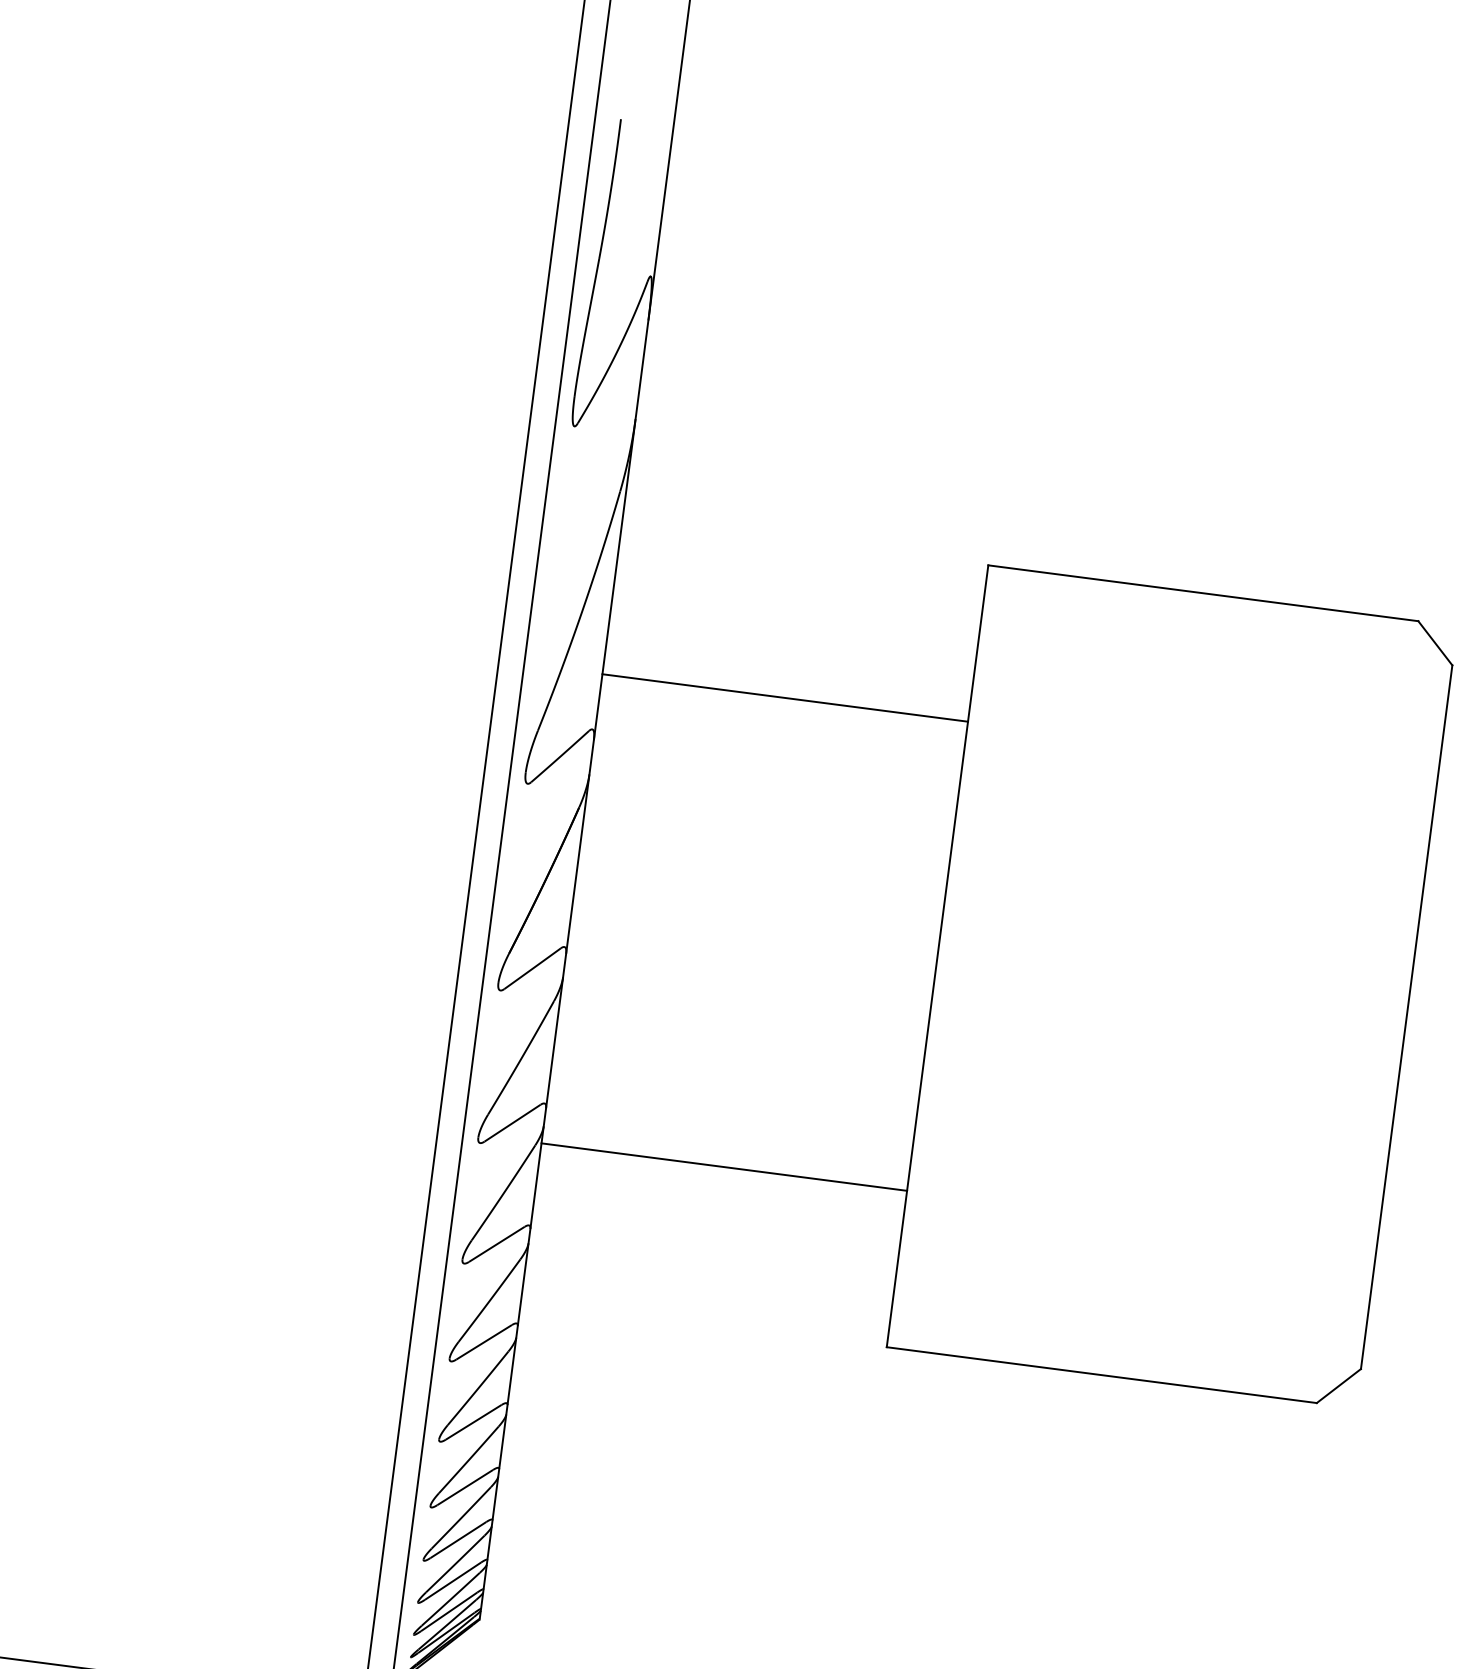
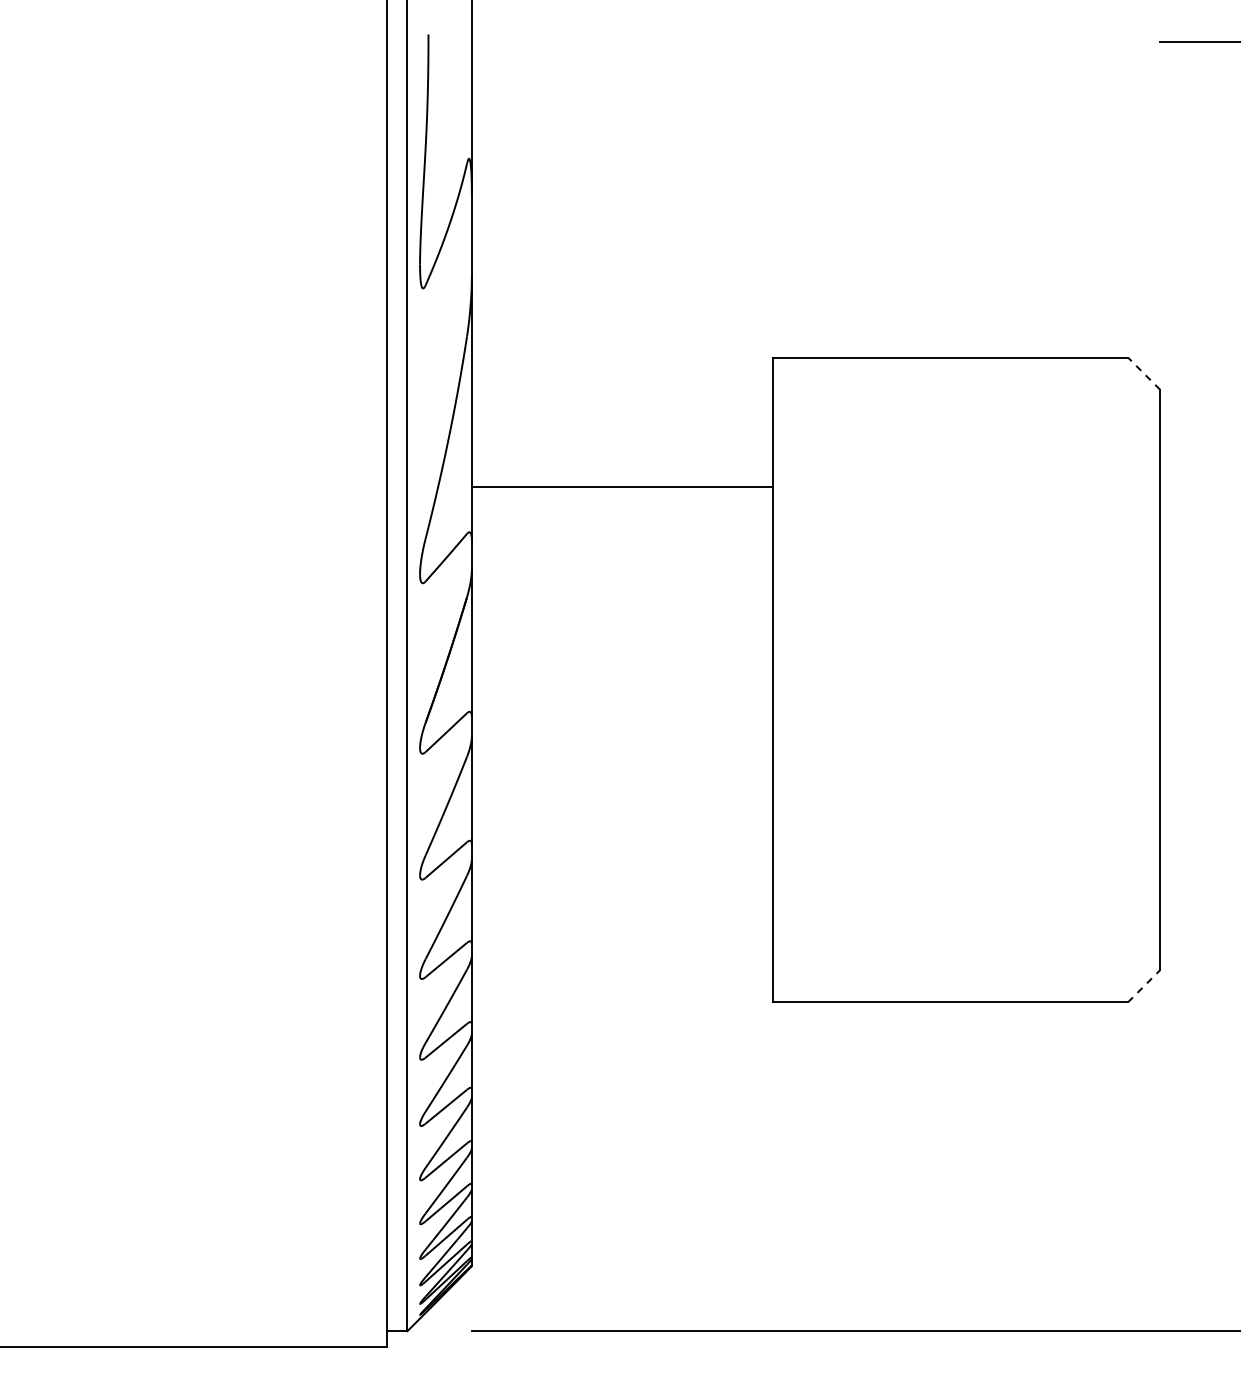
line: (1435, 643) -> (1144, 373), solid -> dashed
line: (724, 1167) -> (622, 873), removed
line: (1339, 1386) -> (1144, 986), solid -> dashed

